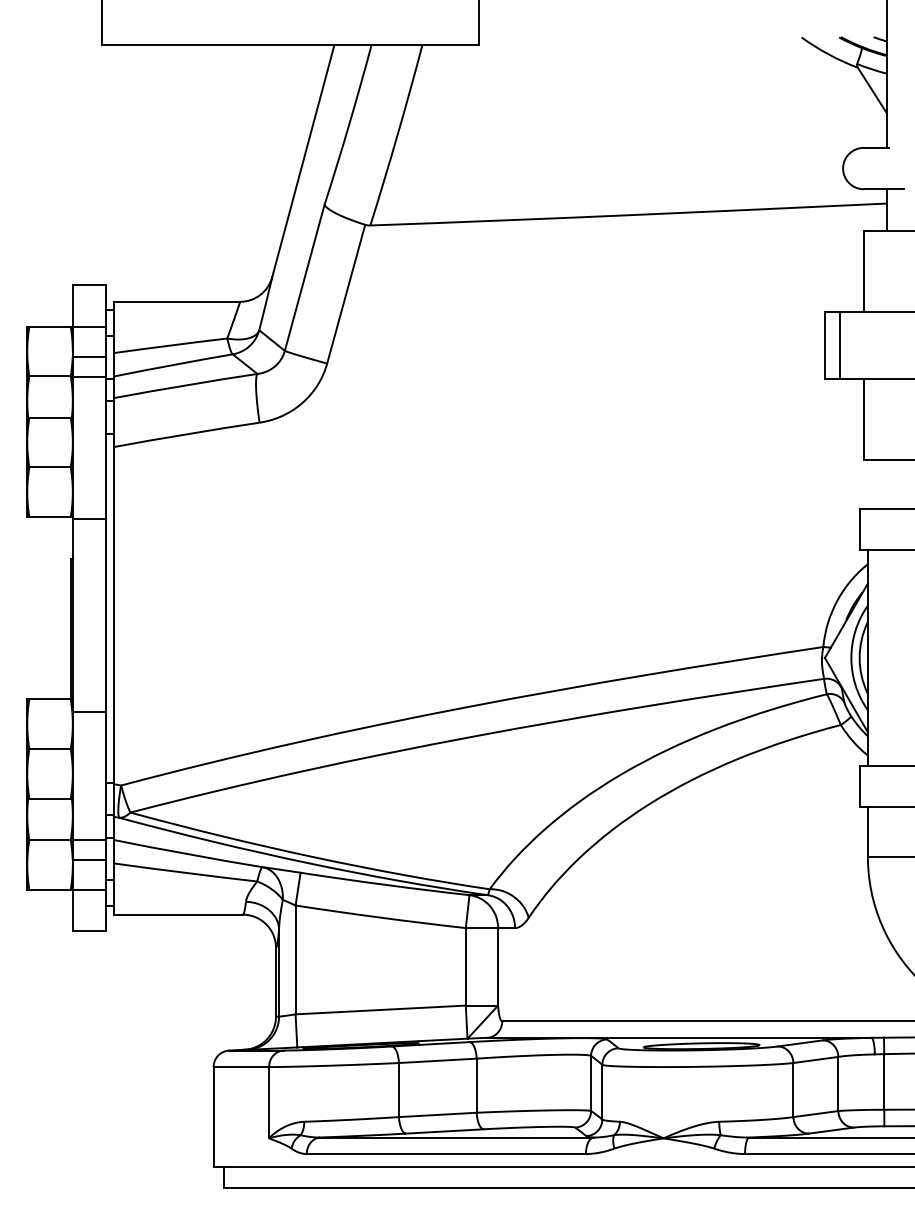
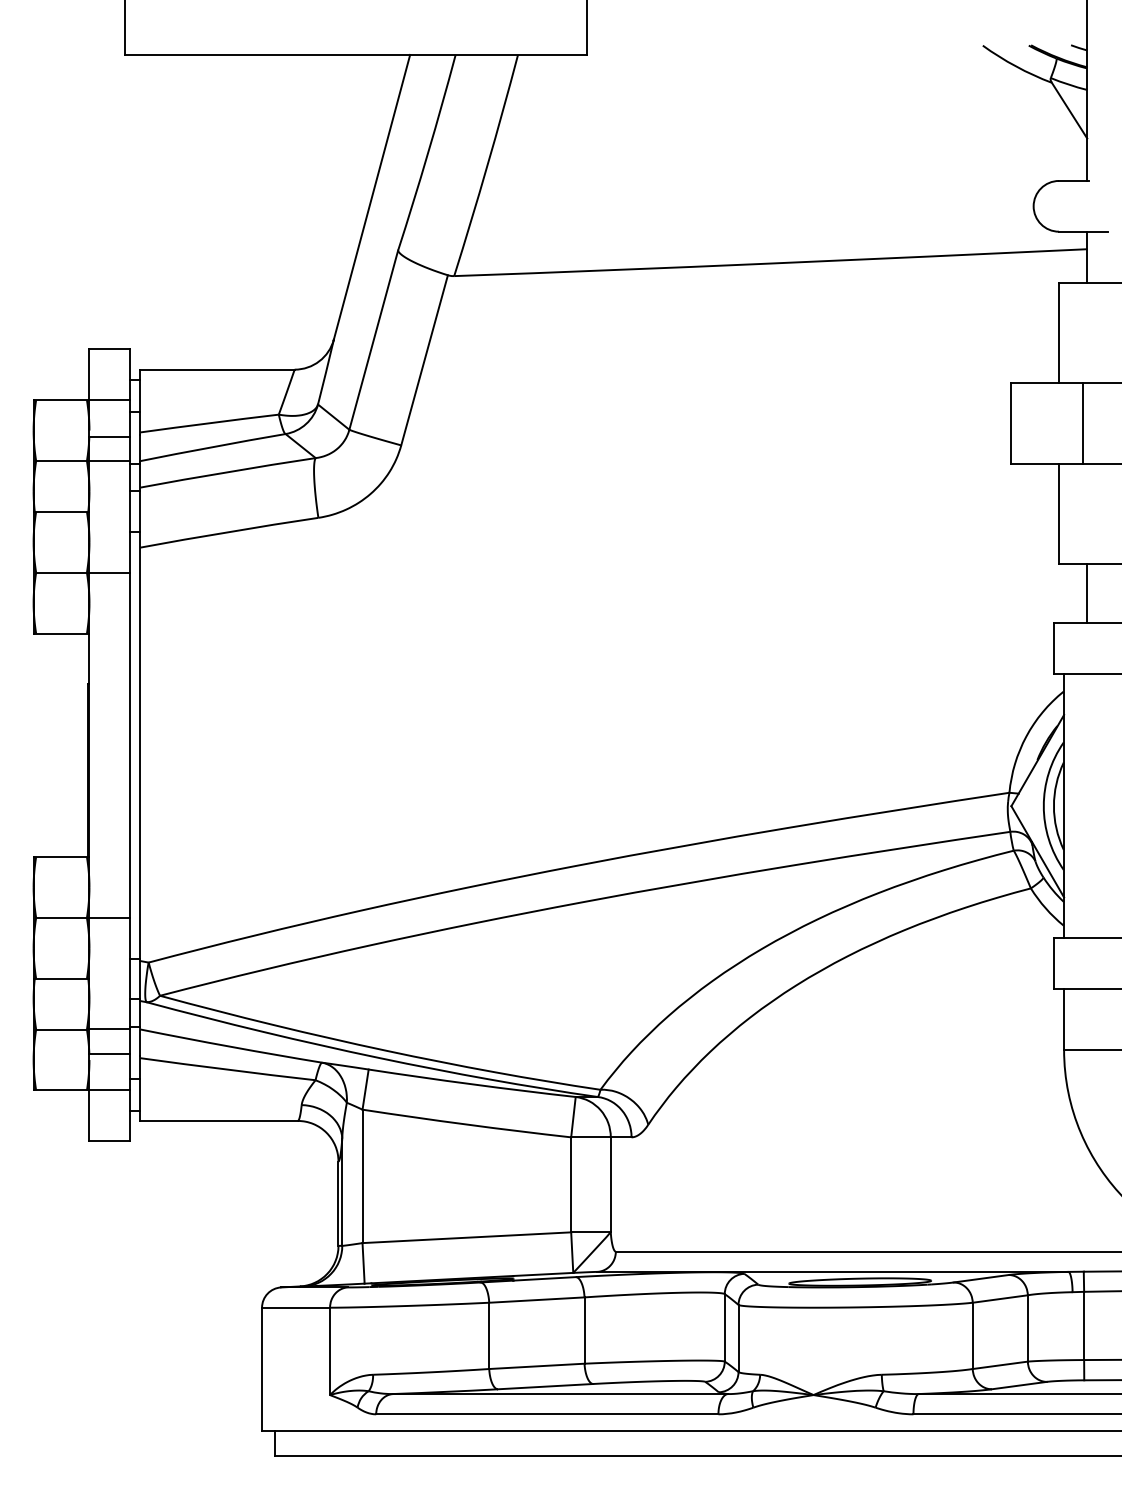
line: (840, 344) -> (1083, 422), moved
line: (887, 484) -> (1087, 593), added
line: (89, 518) -> (109, 572), moved
line: (89, 712) -> (109, 917), moved

